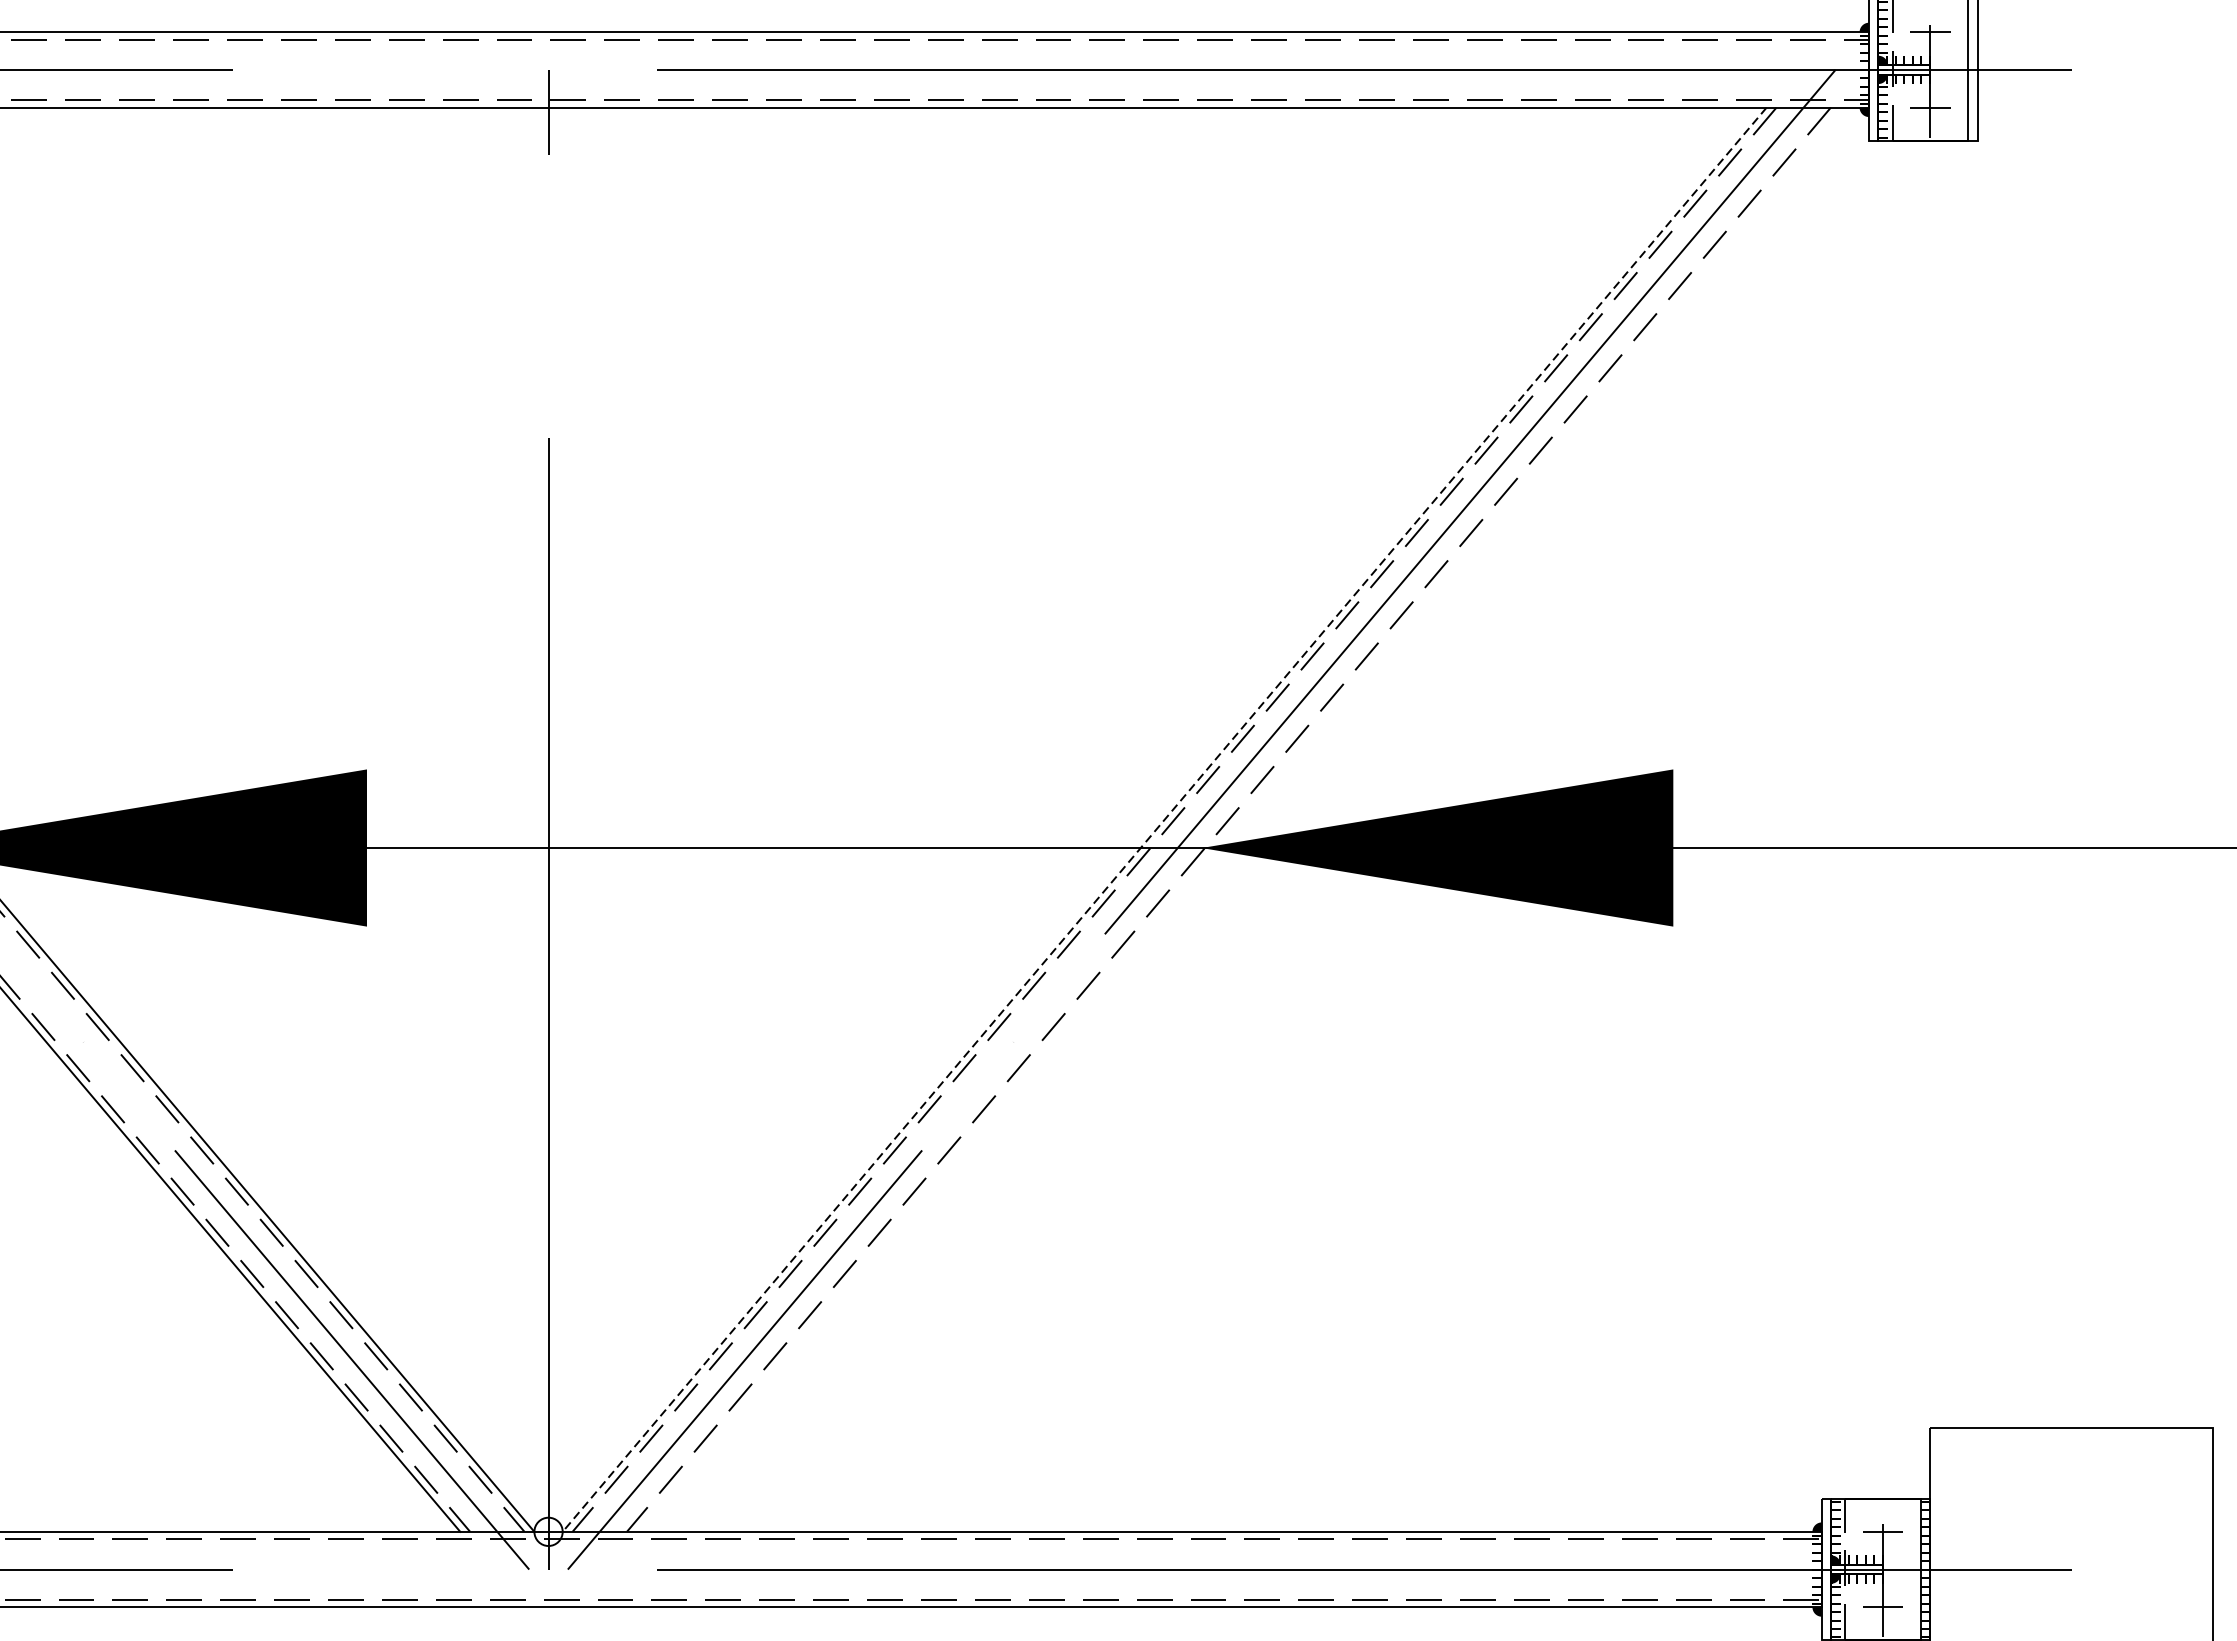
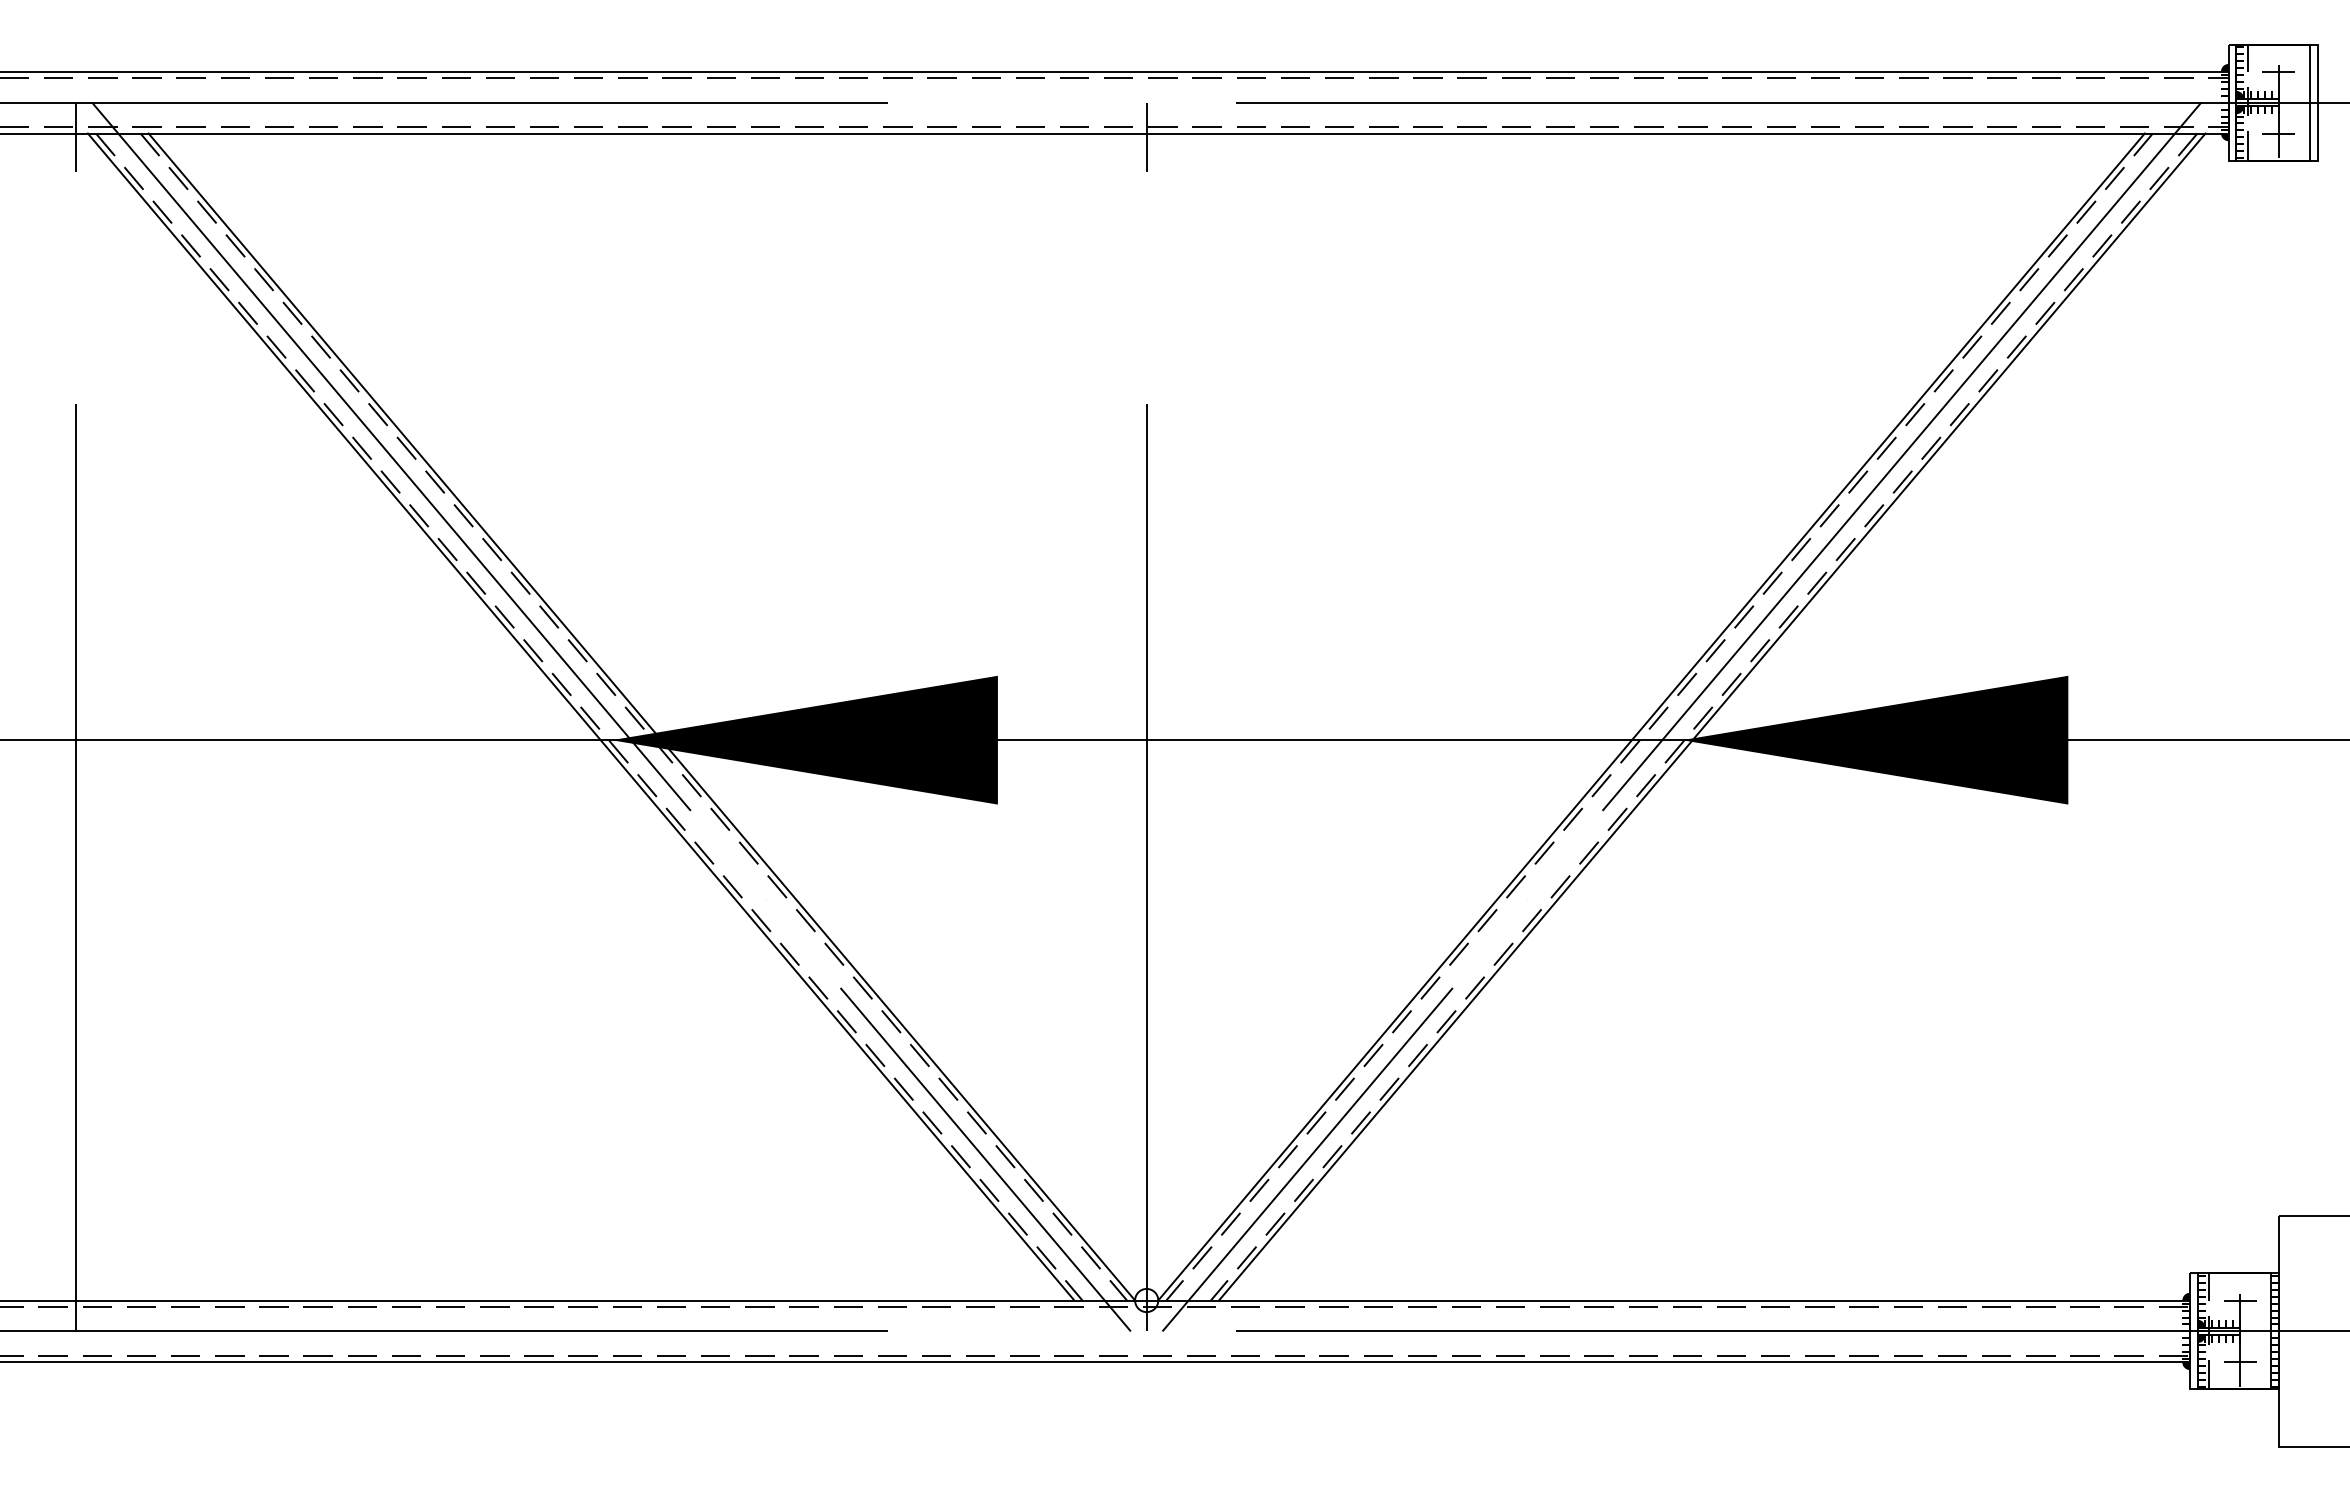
line: (1239, 819) -> (1712, 716), added
line: (1164, 820) -> (1651, 717), dashed -> solid

